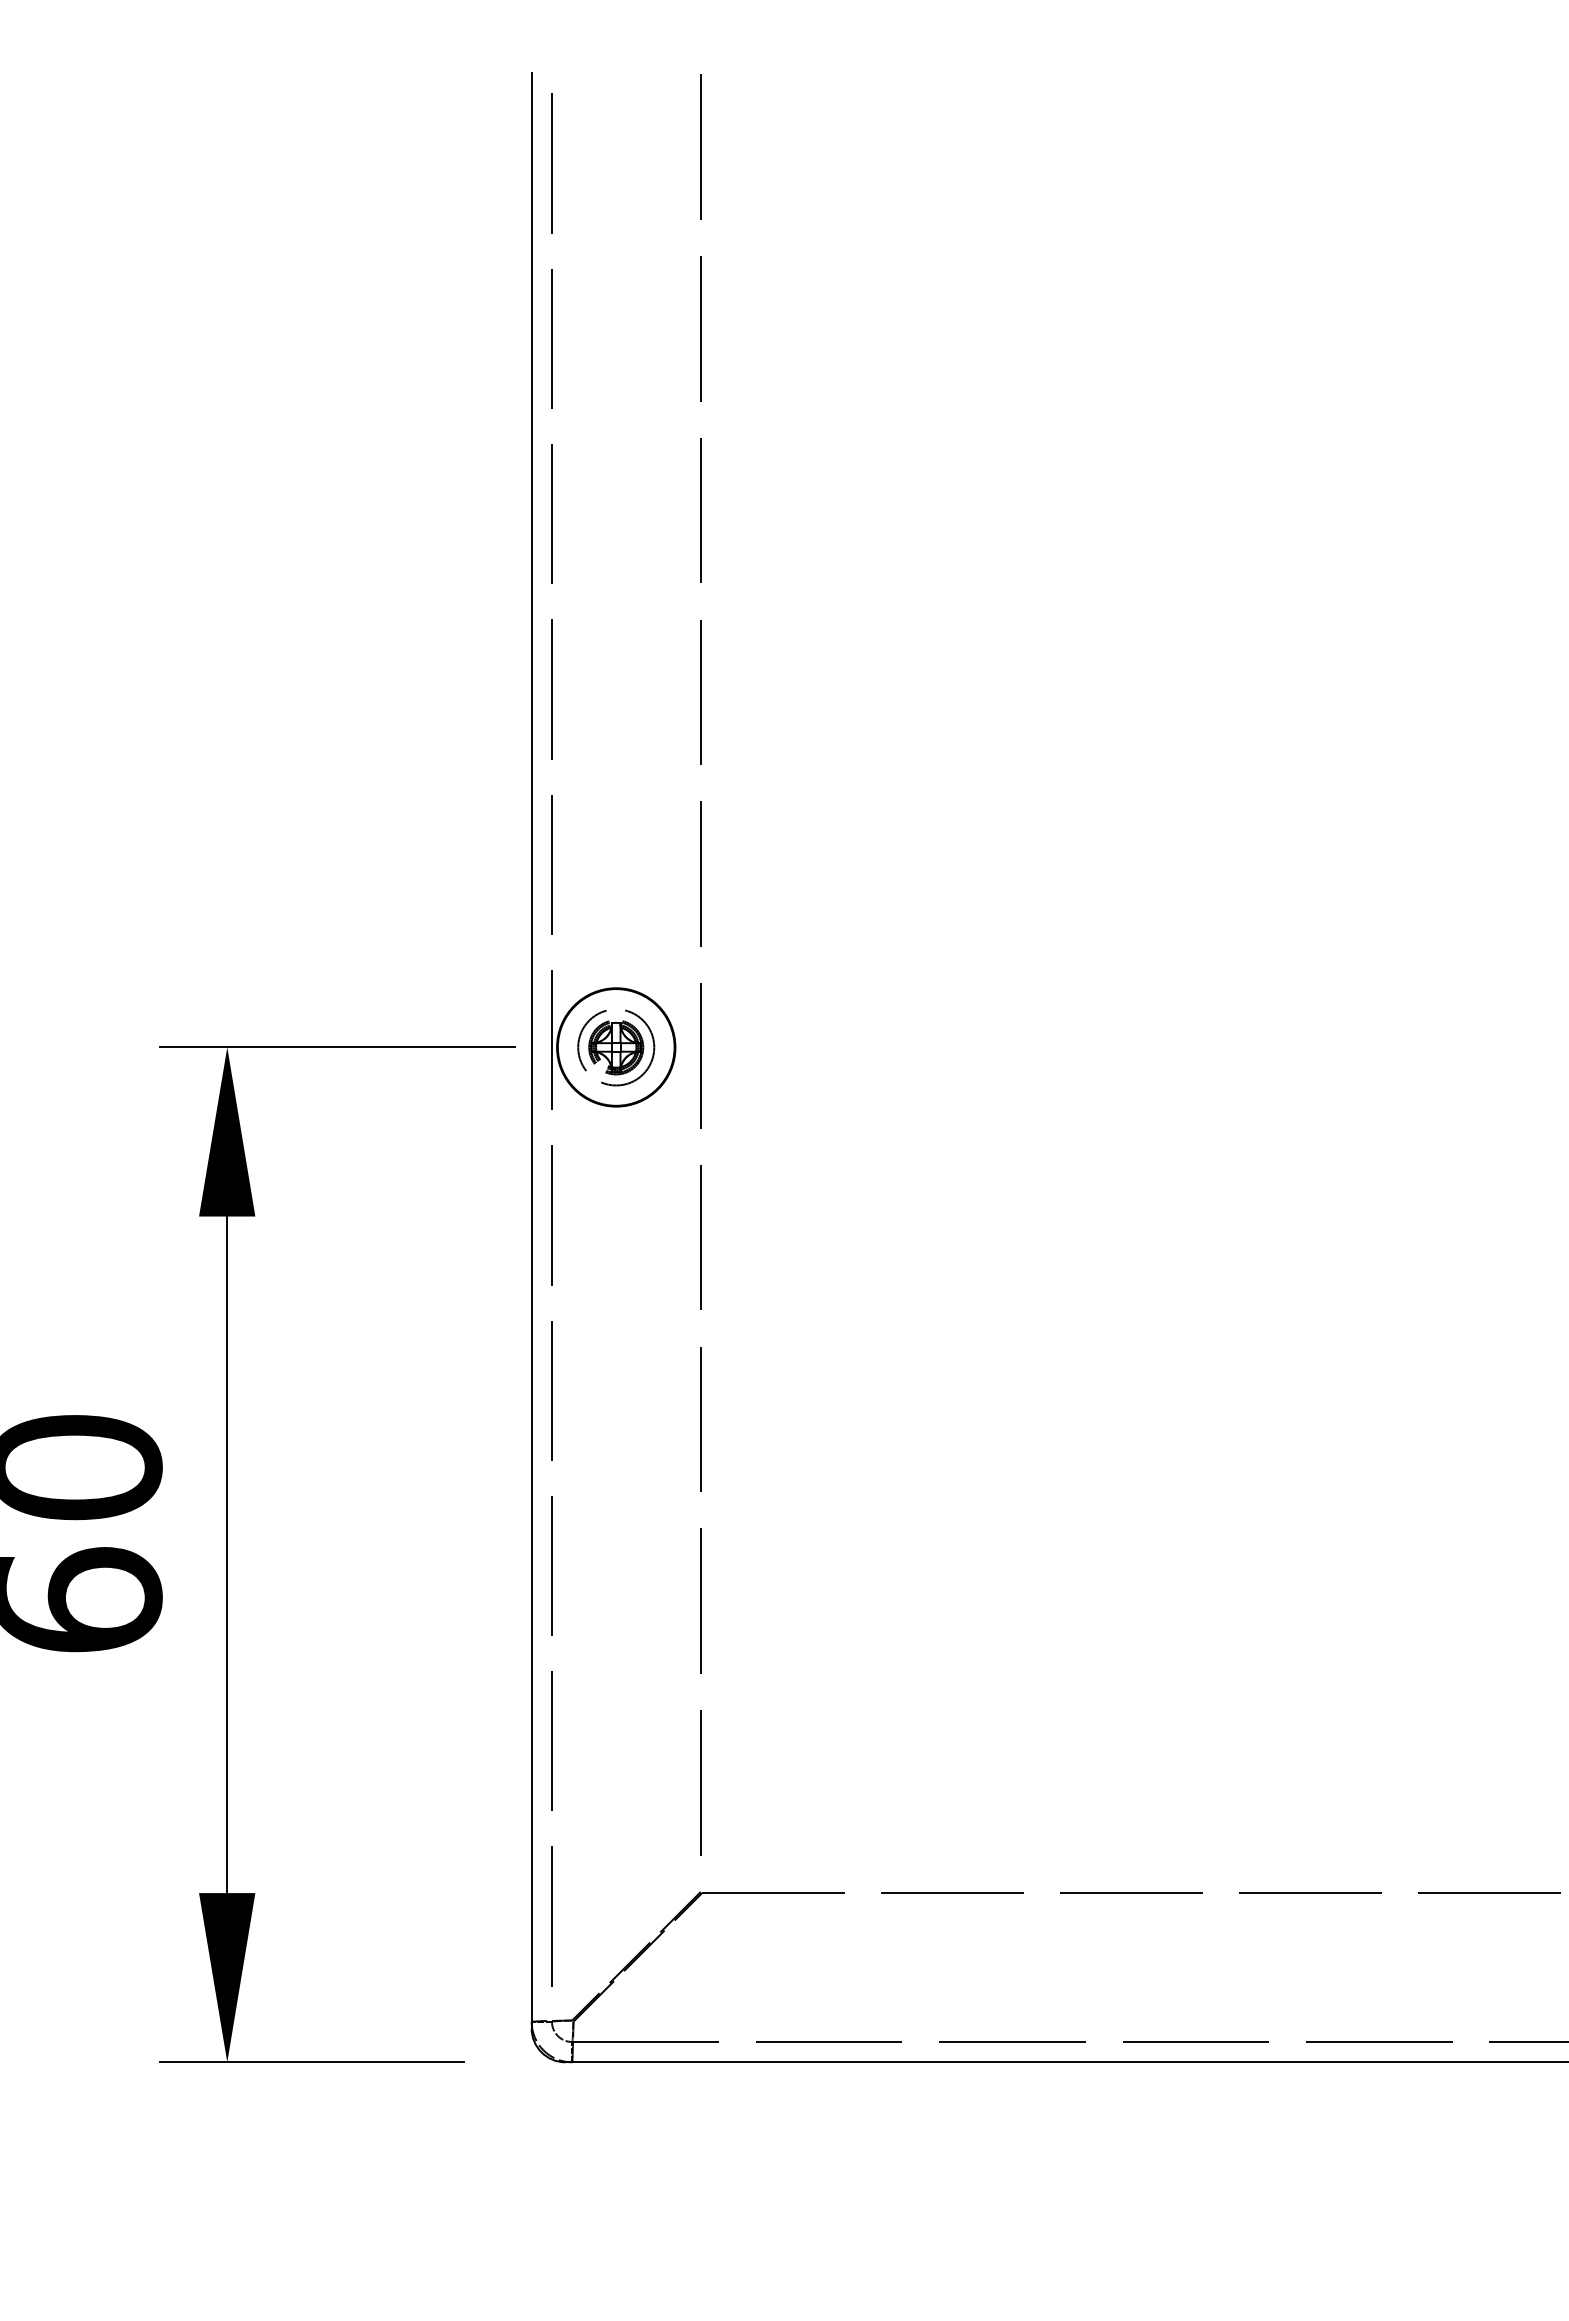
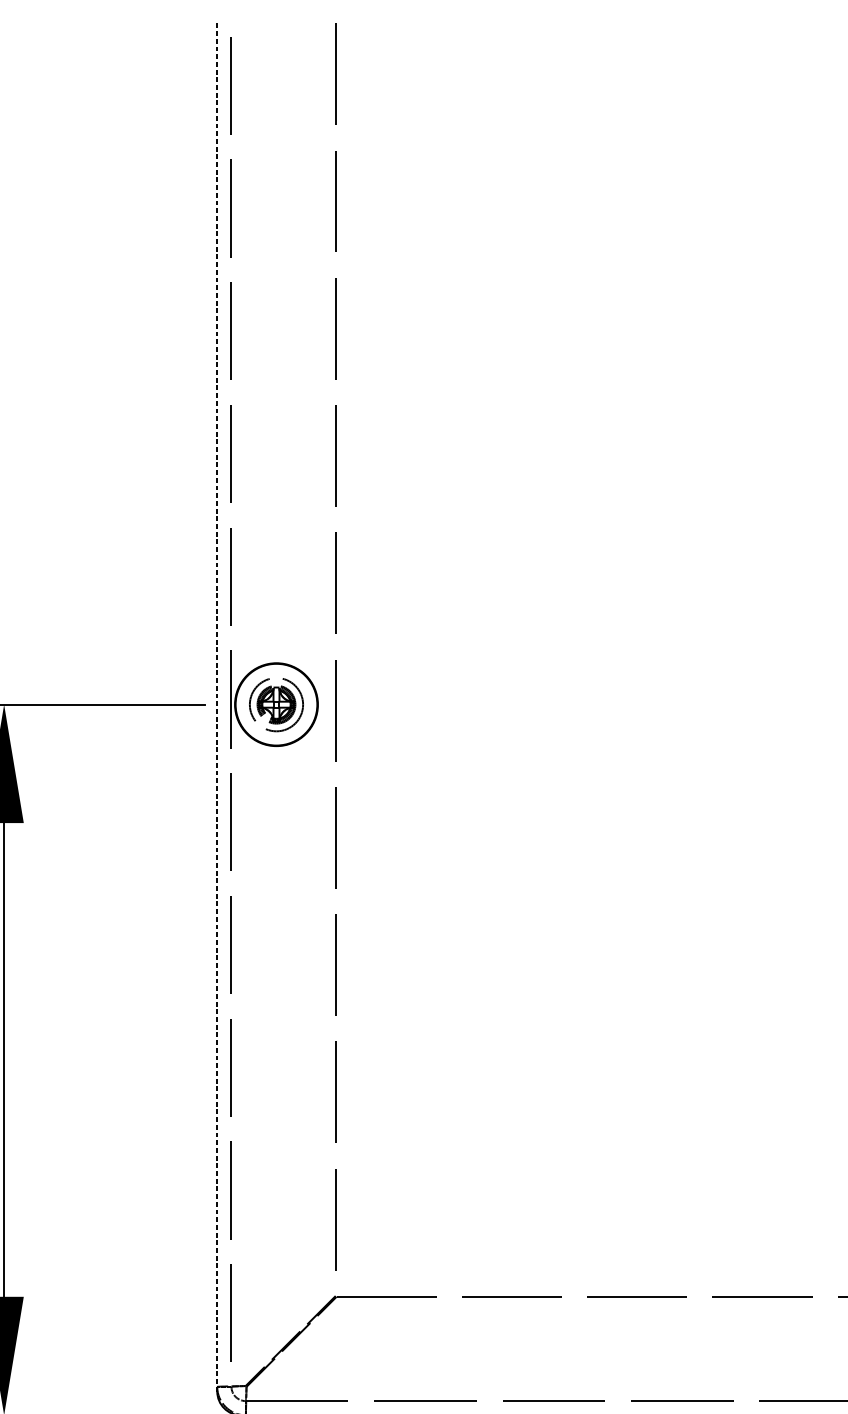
line: (531, 1050) -> (217, 706), solid -> dashed

